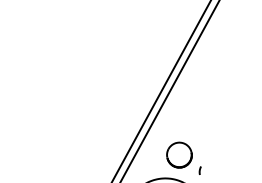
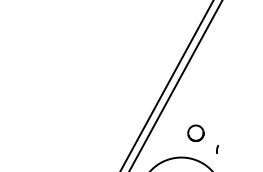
part: (179, 154) -> (195, 132), size x0.6

